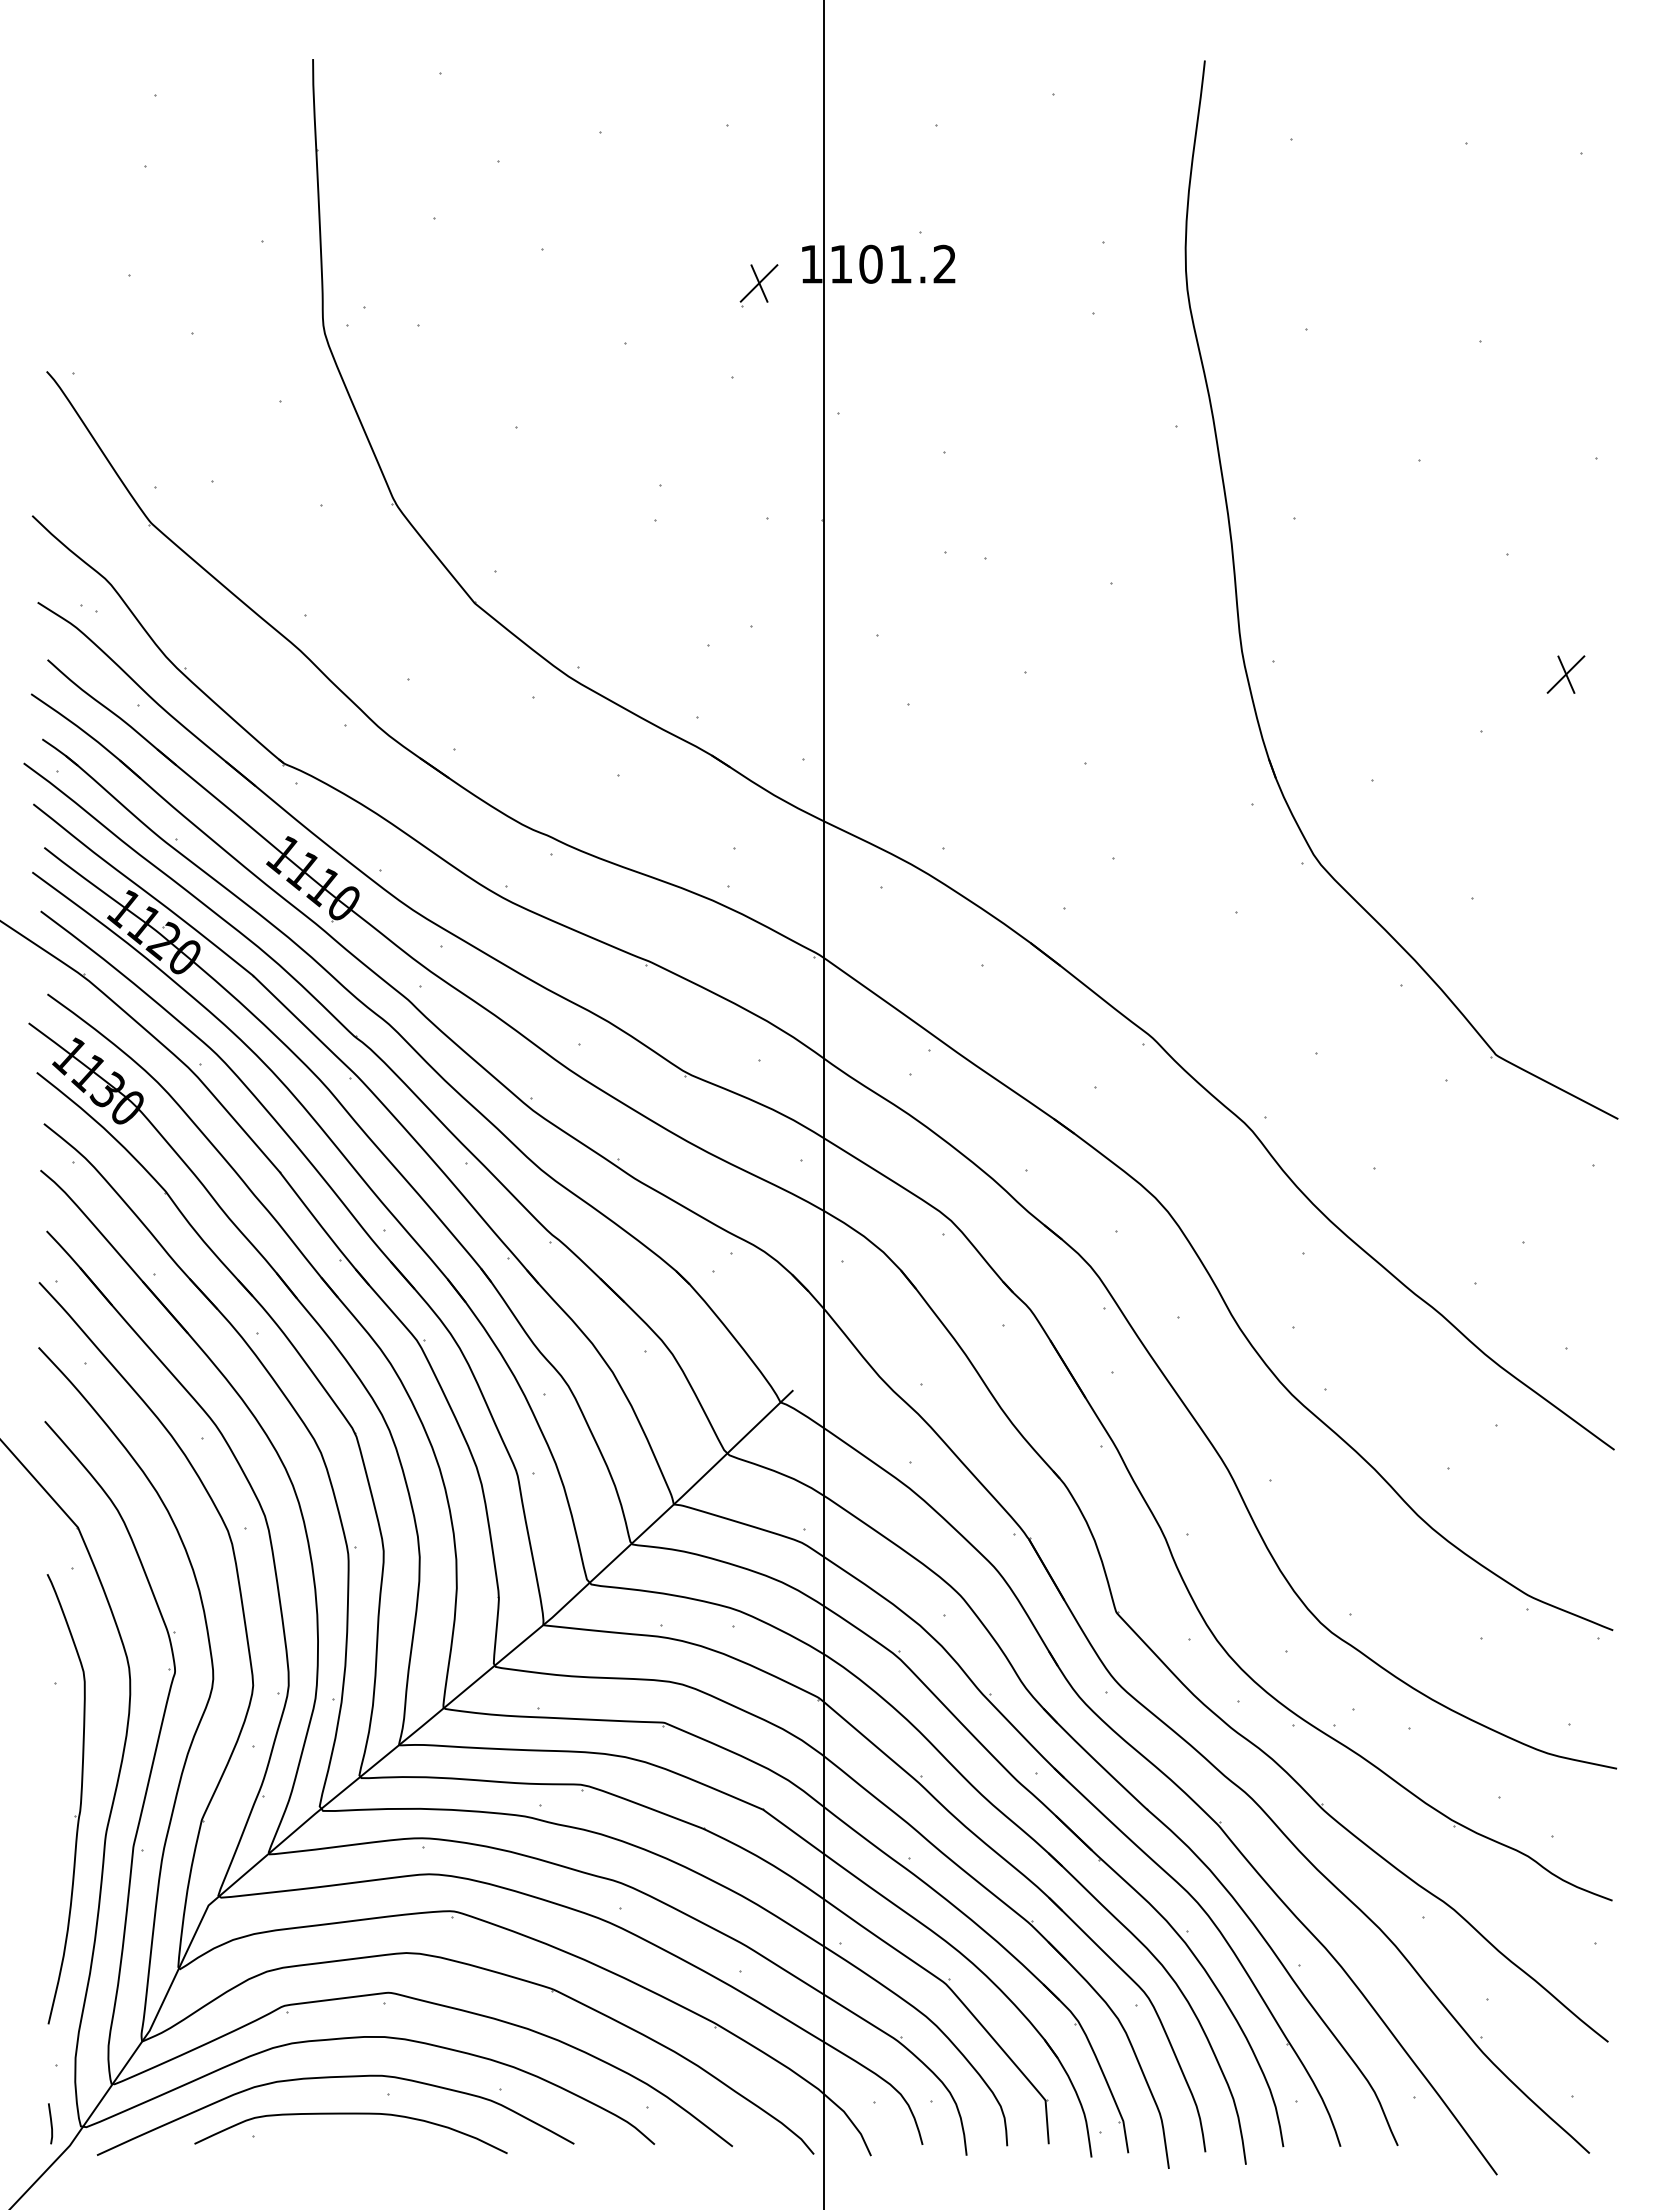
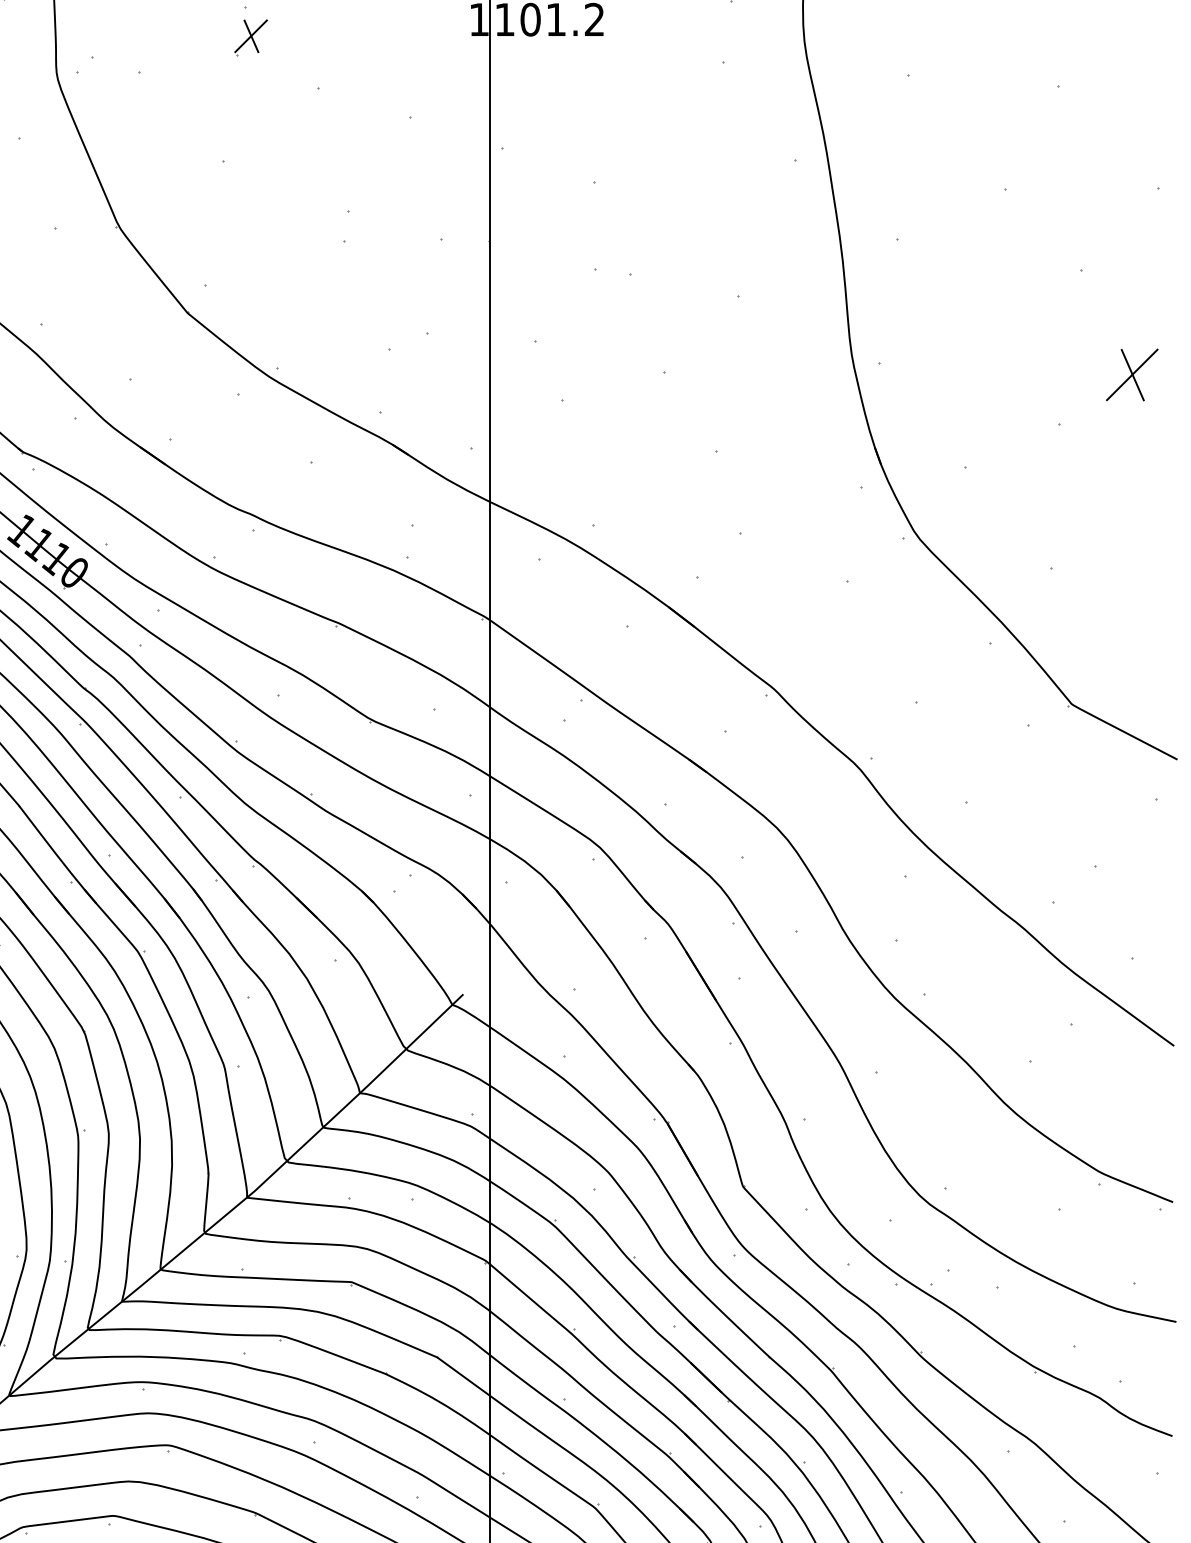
part: (758, 285) -> (250, 38), moved
part: (1565, 674) -> (1131, 374), size x1.6

